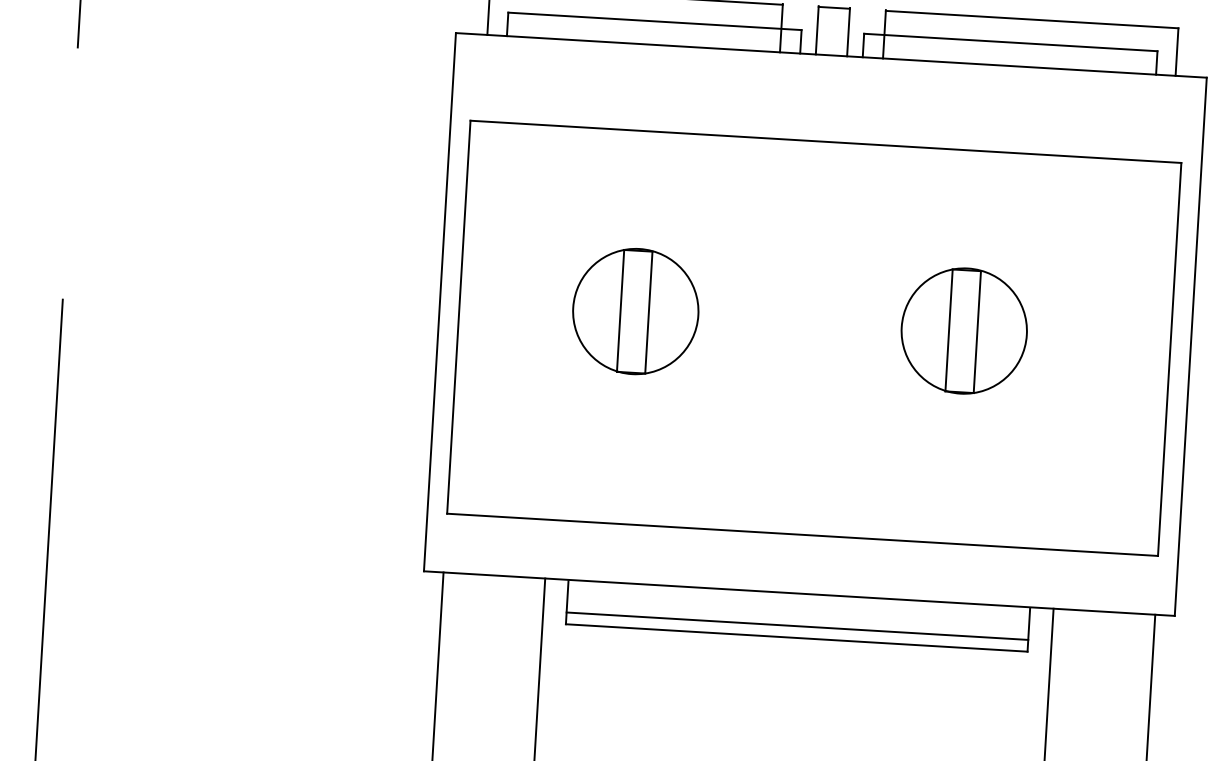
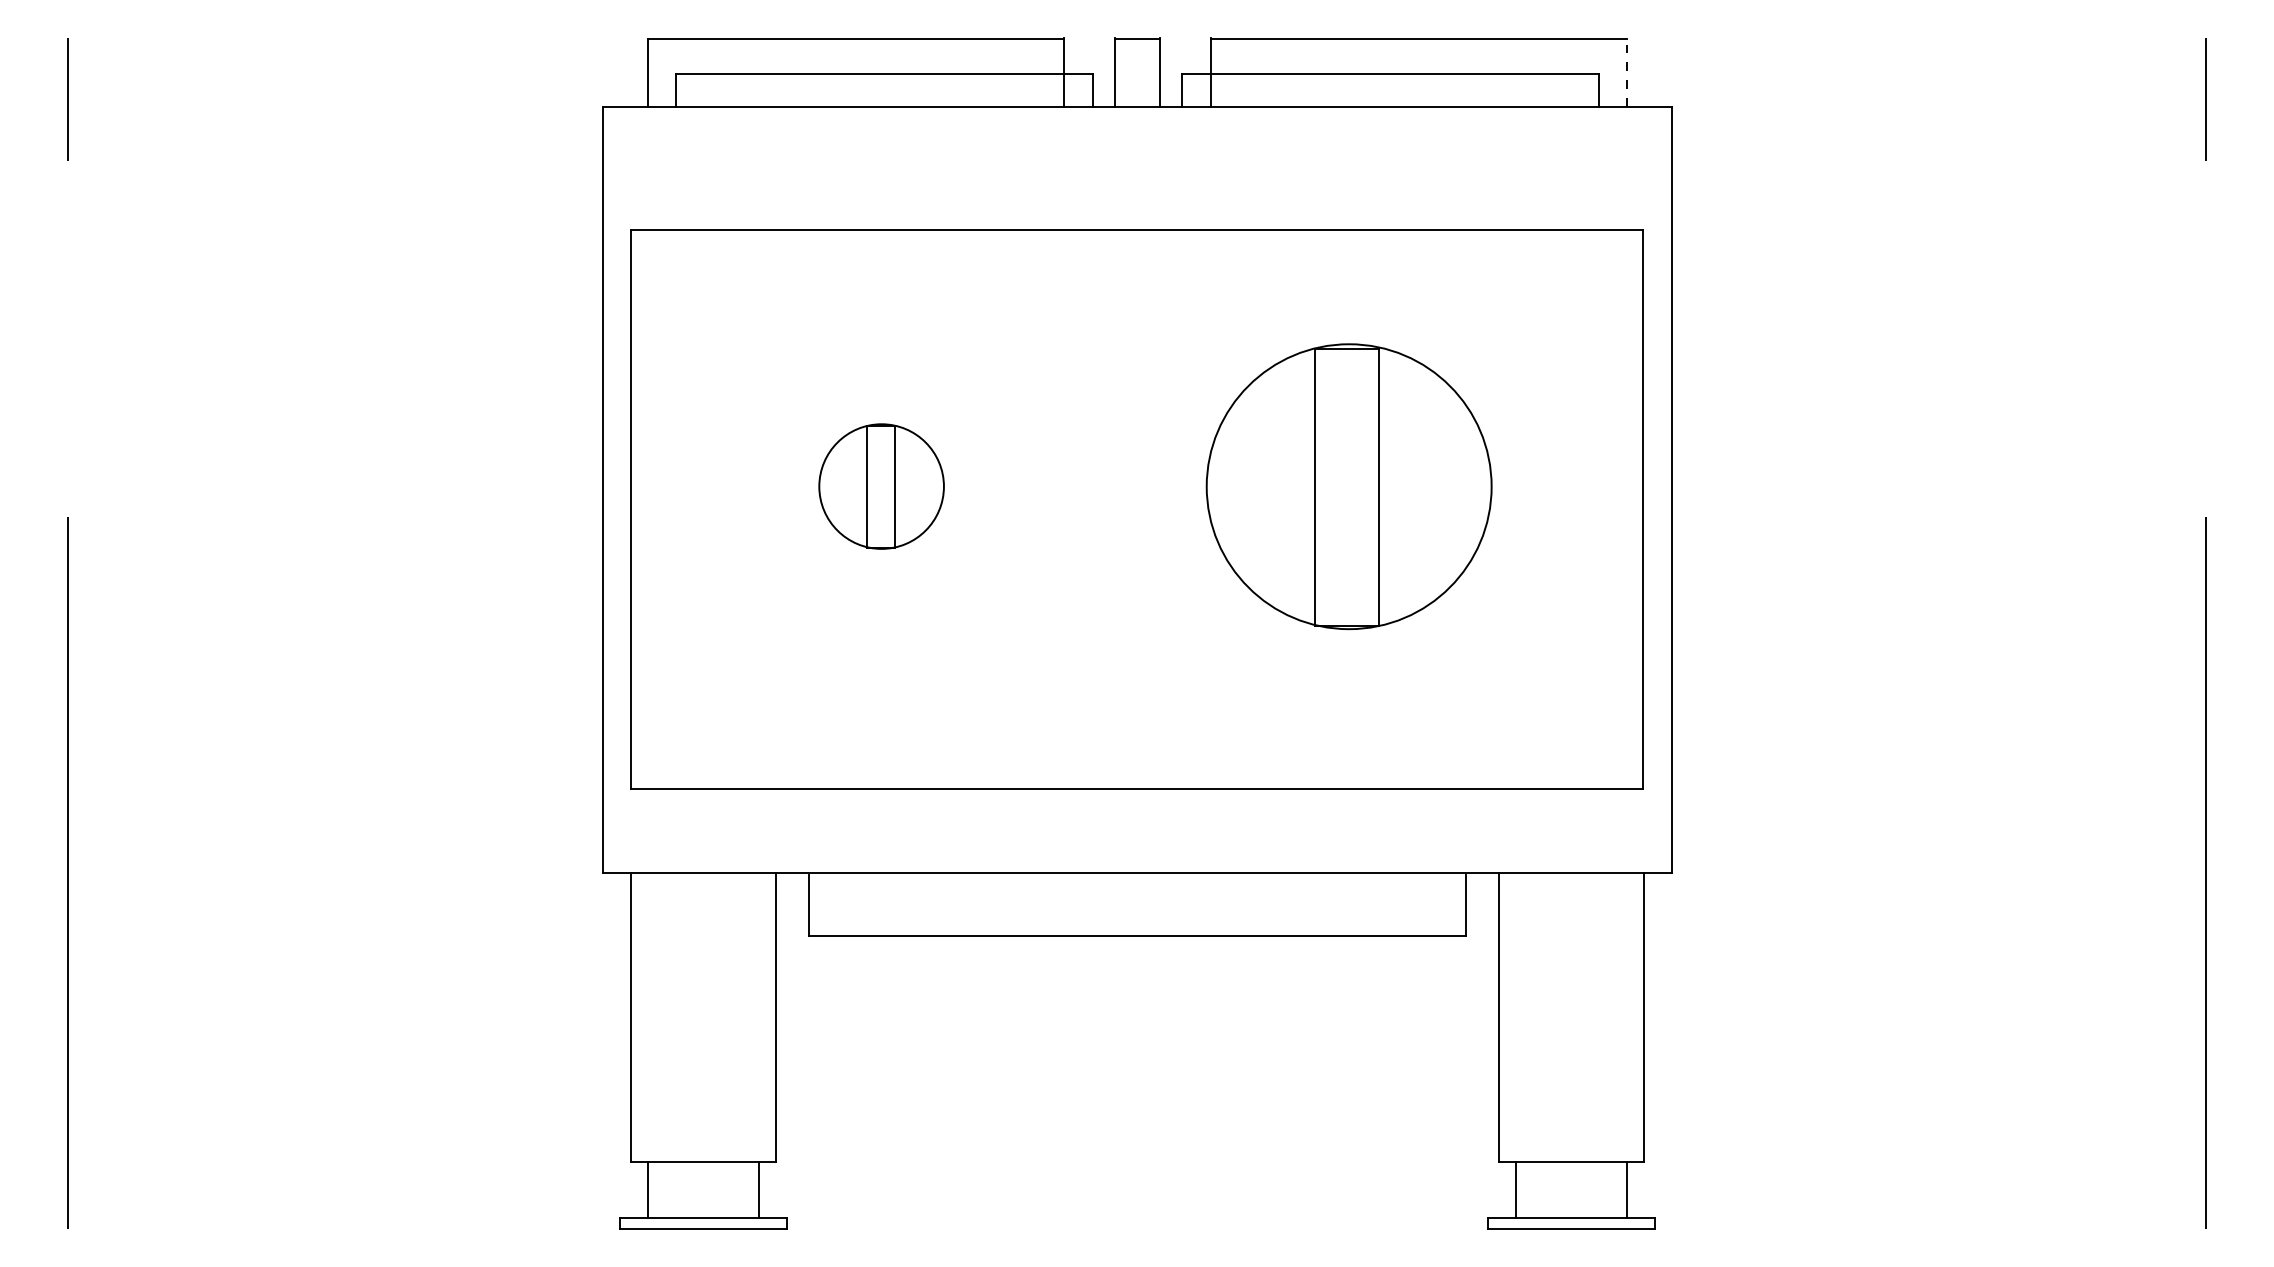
line: (1177, 52) -> (1627, 73), solid -> dashed
part: (635, 311) -> (881, 486), size x0.7
part: (963, 330) -> (1348, 486), size x1.6
line: (796, 626) -> (1136, 919), removed

